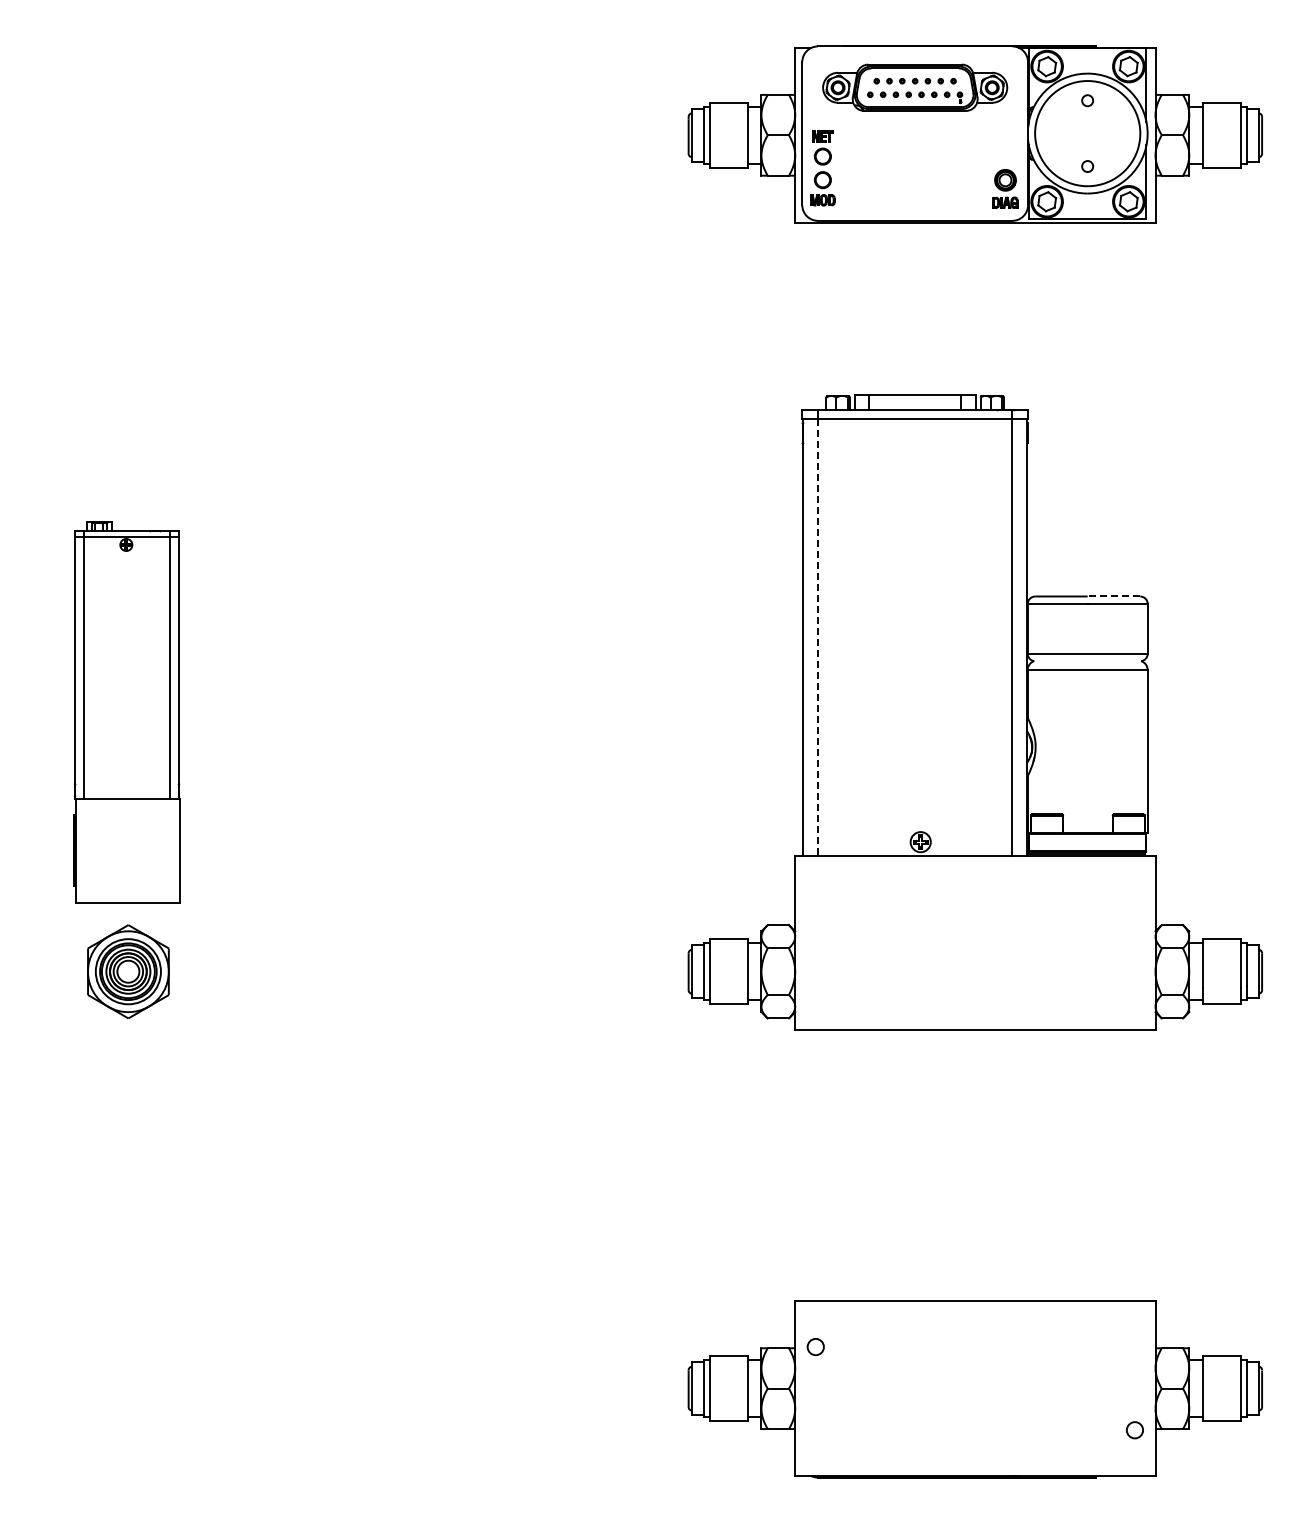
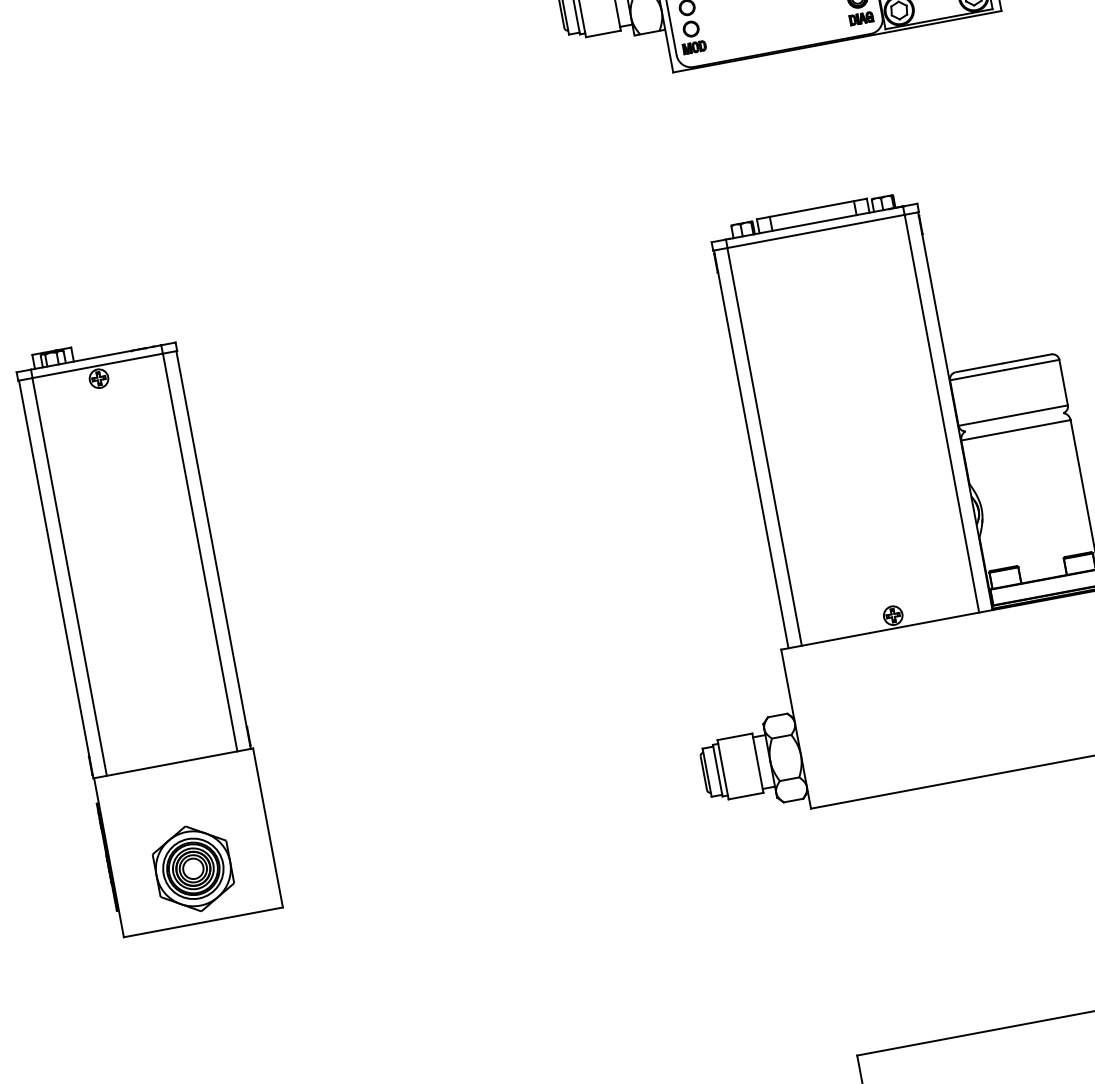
line: (1113, 596) -> (1027, 358), dashed -> solid
line: (817, 638) -> (764, 447), dashed -> solid
part: (127, 712) -> (148, 632), size x1.67

